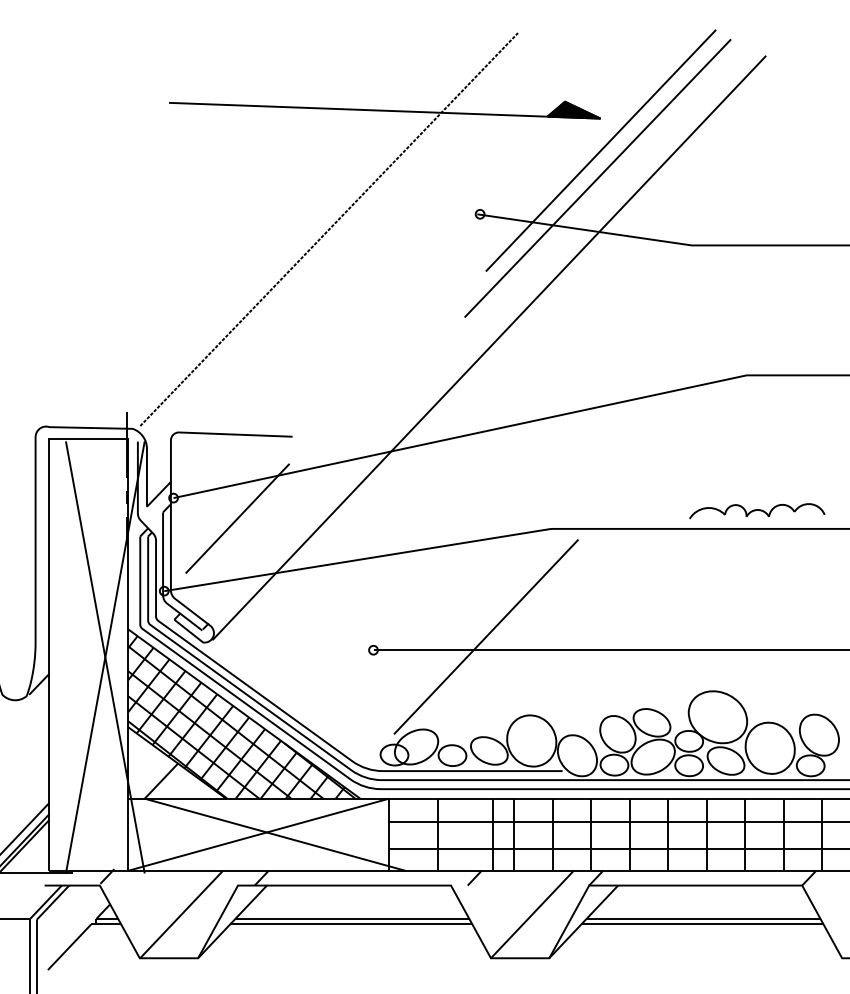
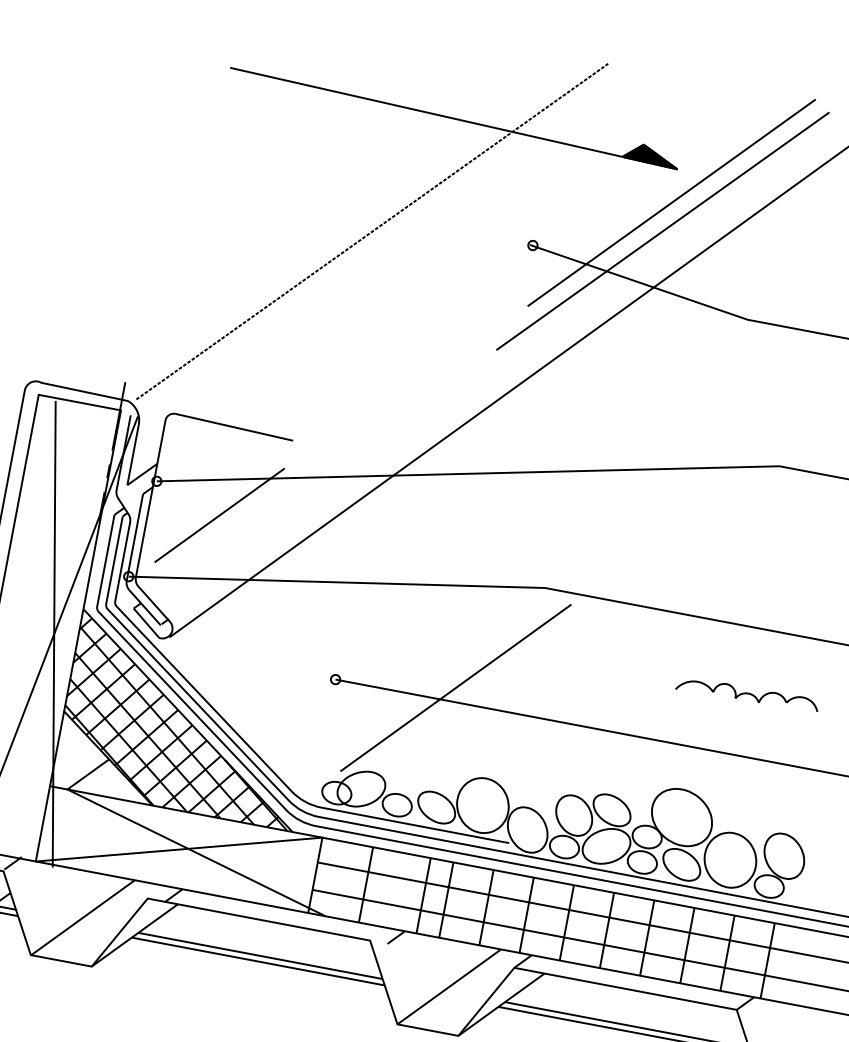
part: (757, 511) -> (747, 695), moved

